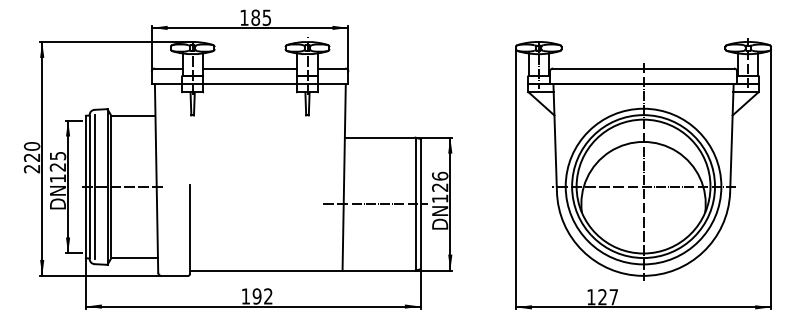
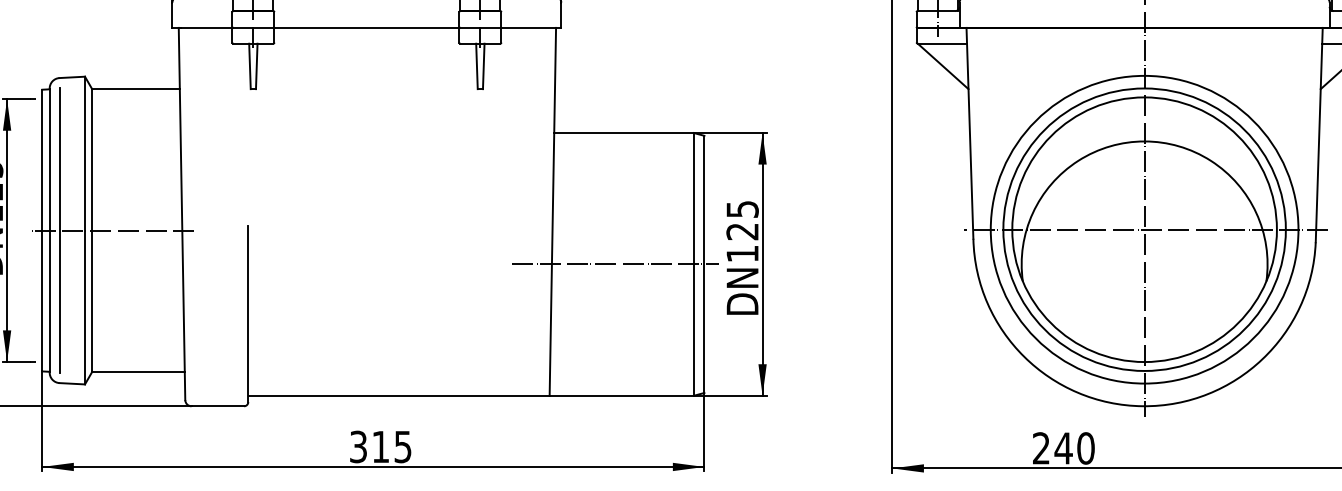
text: (440, 175) -> (743, 207), 126 -> 125
text: (256, 296) -> (379, 447), 192 -> 315
text: (602, 297) -> (1063, 448), 127 -> 240

